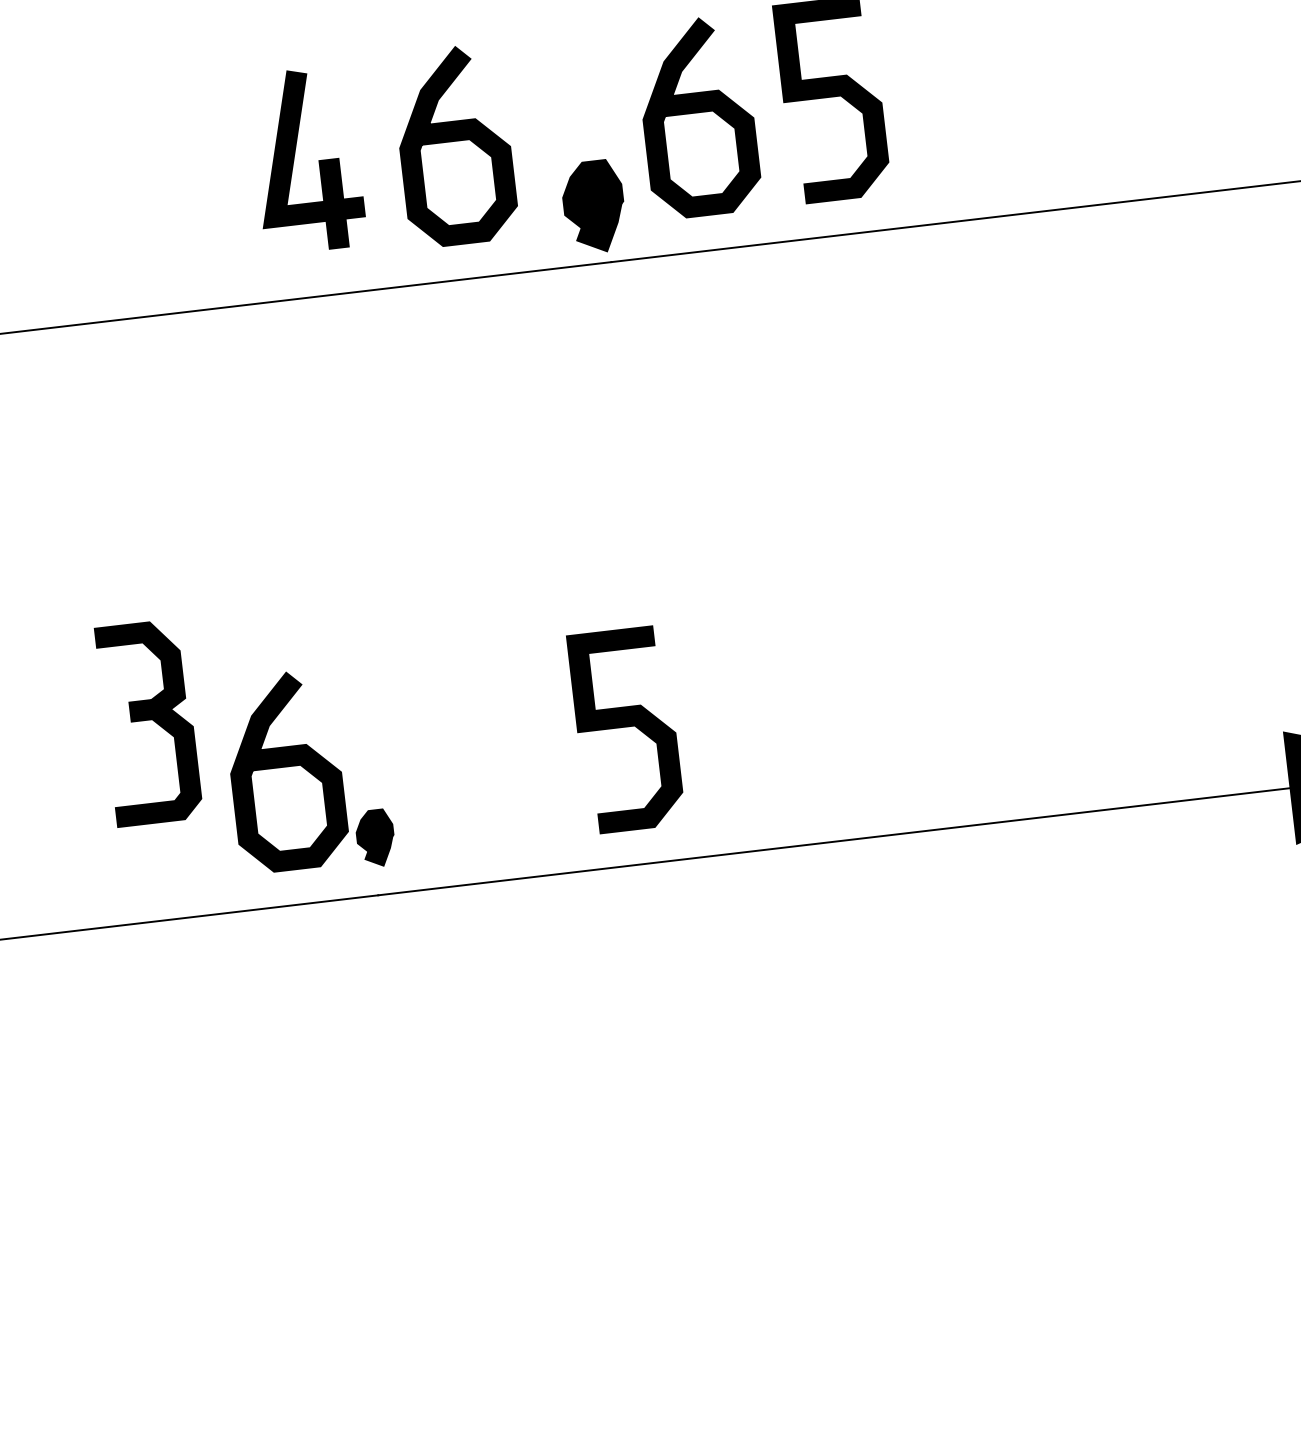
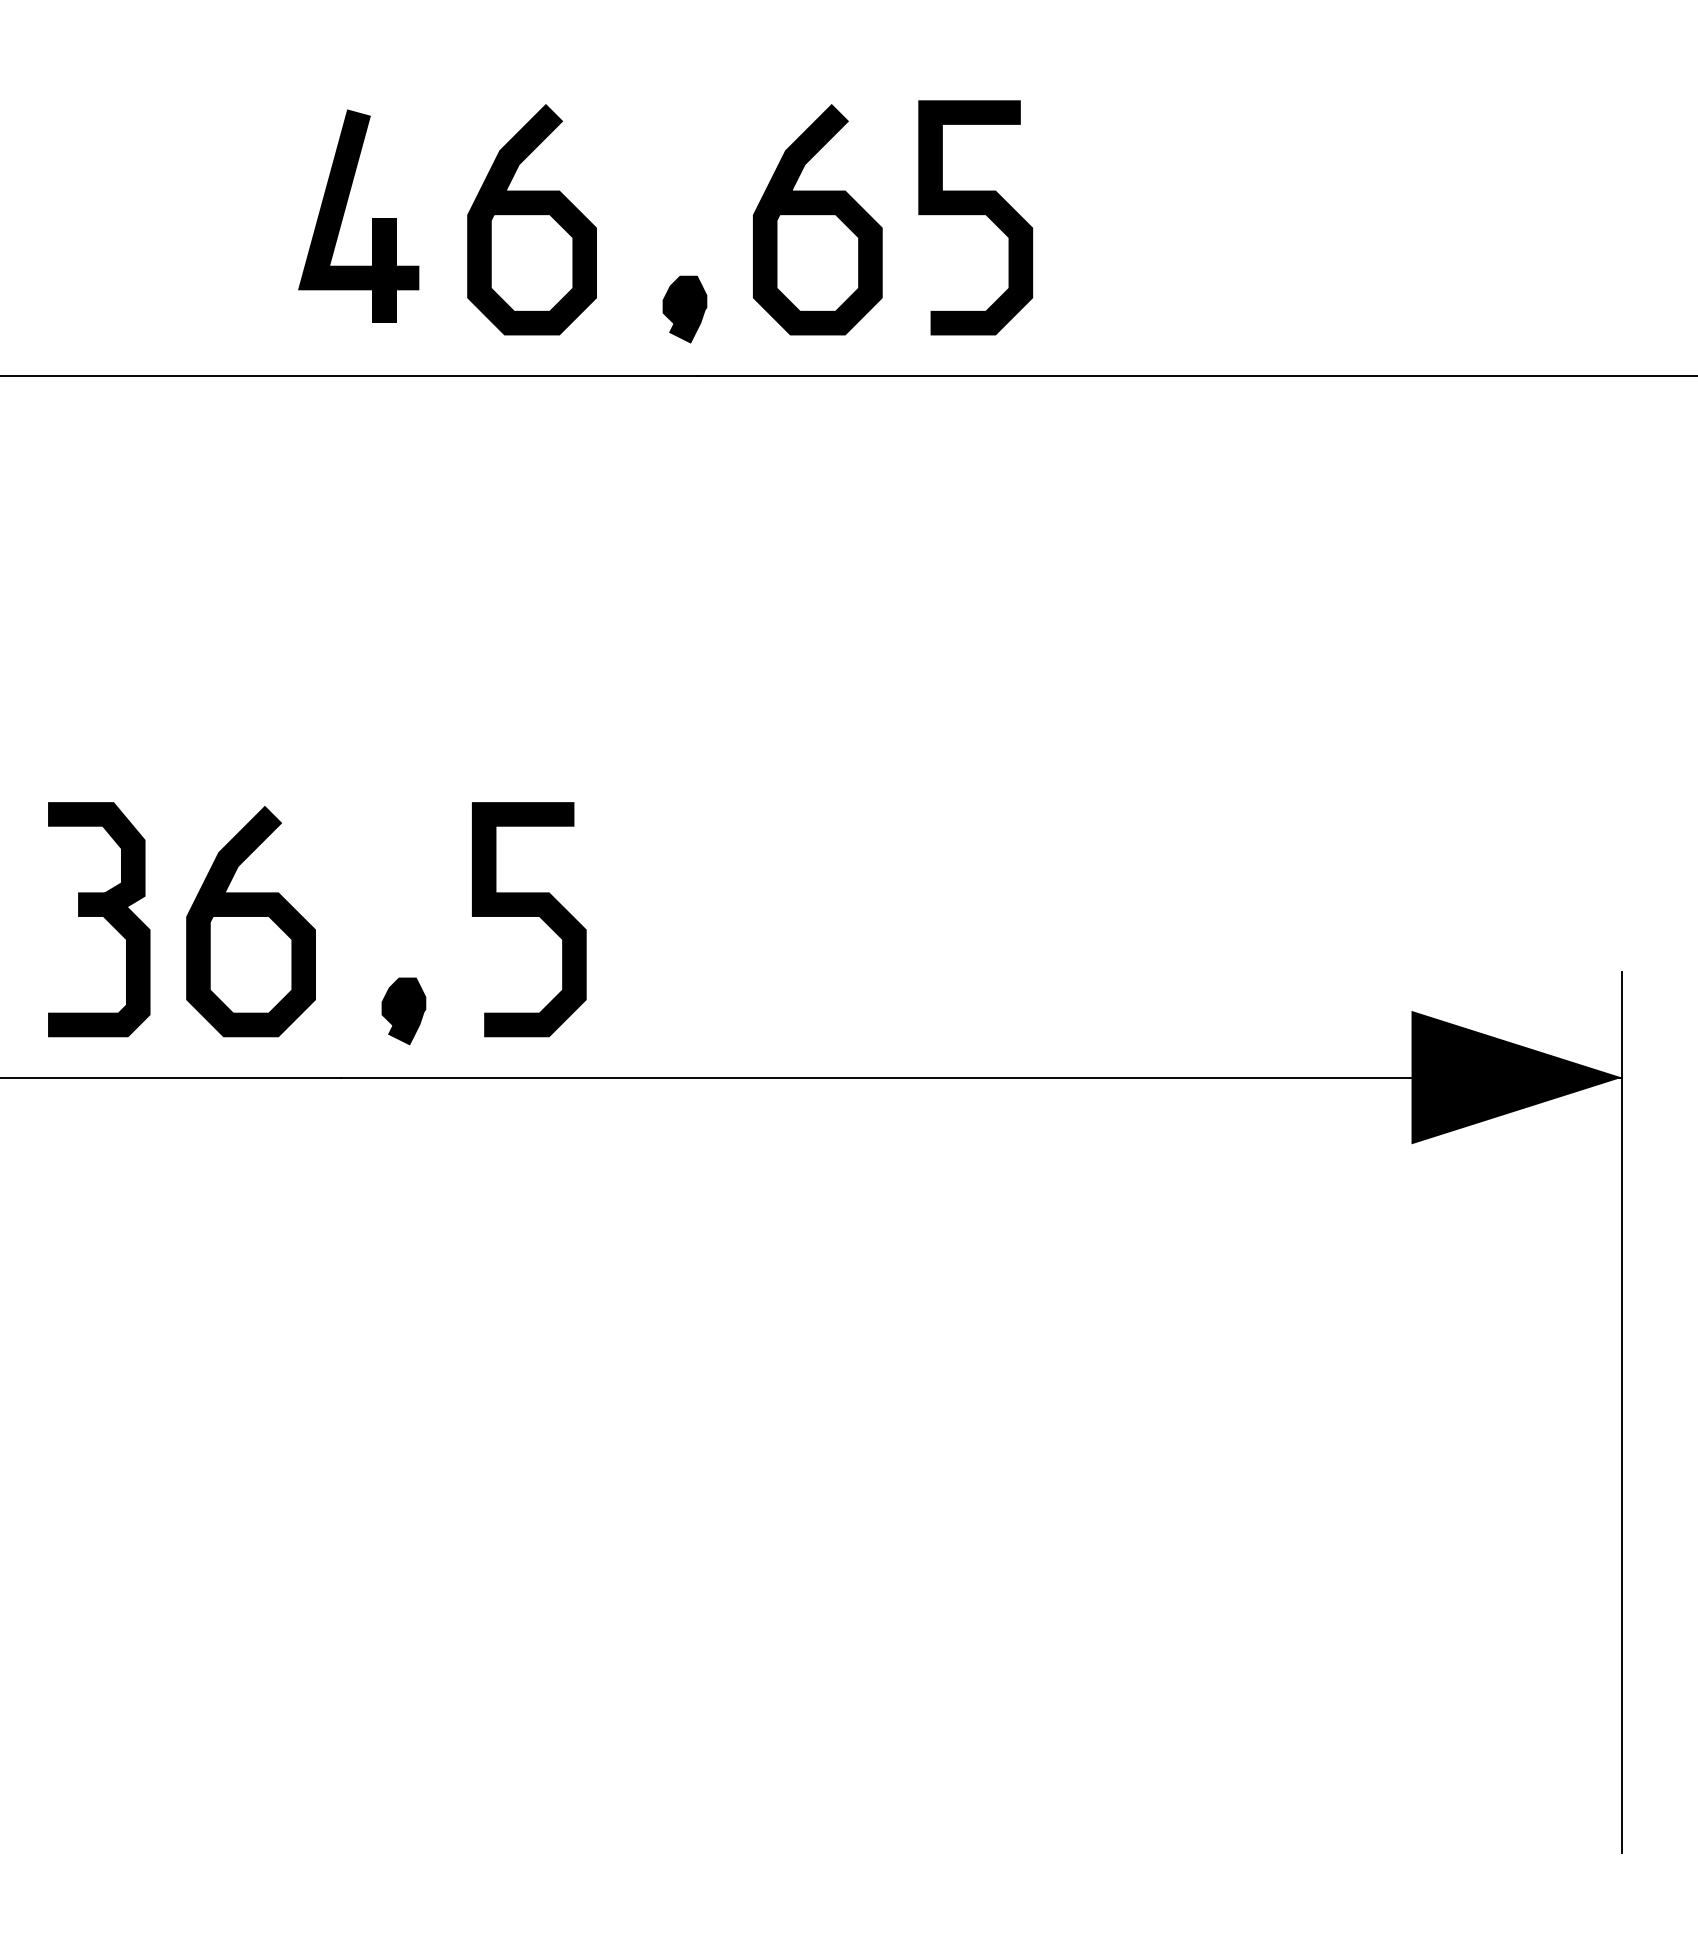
part: (593, 206) -> (684, 309), size x0.62
part: (149, 722) -> (99, 919), moved
curve: (626, 727) -> (529, 916), moved
part: (375, 838) -> (403, 1011), moved

